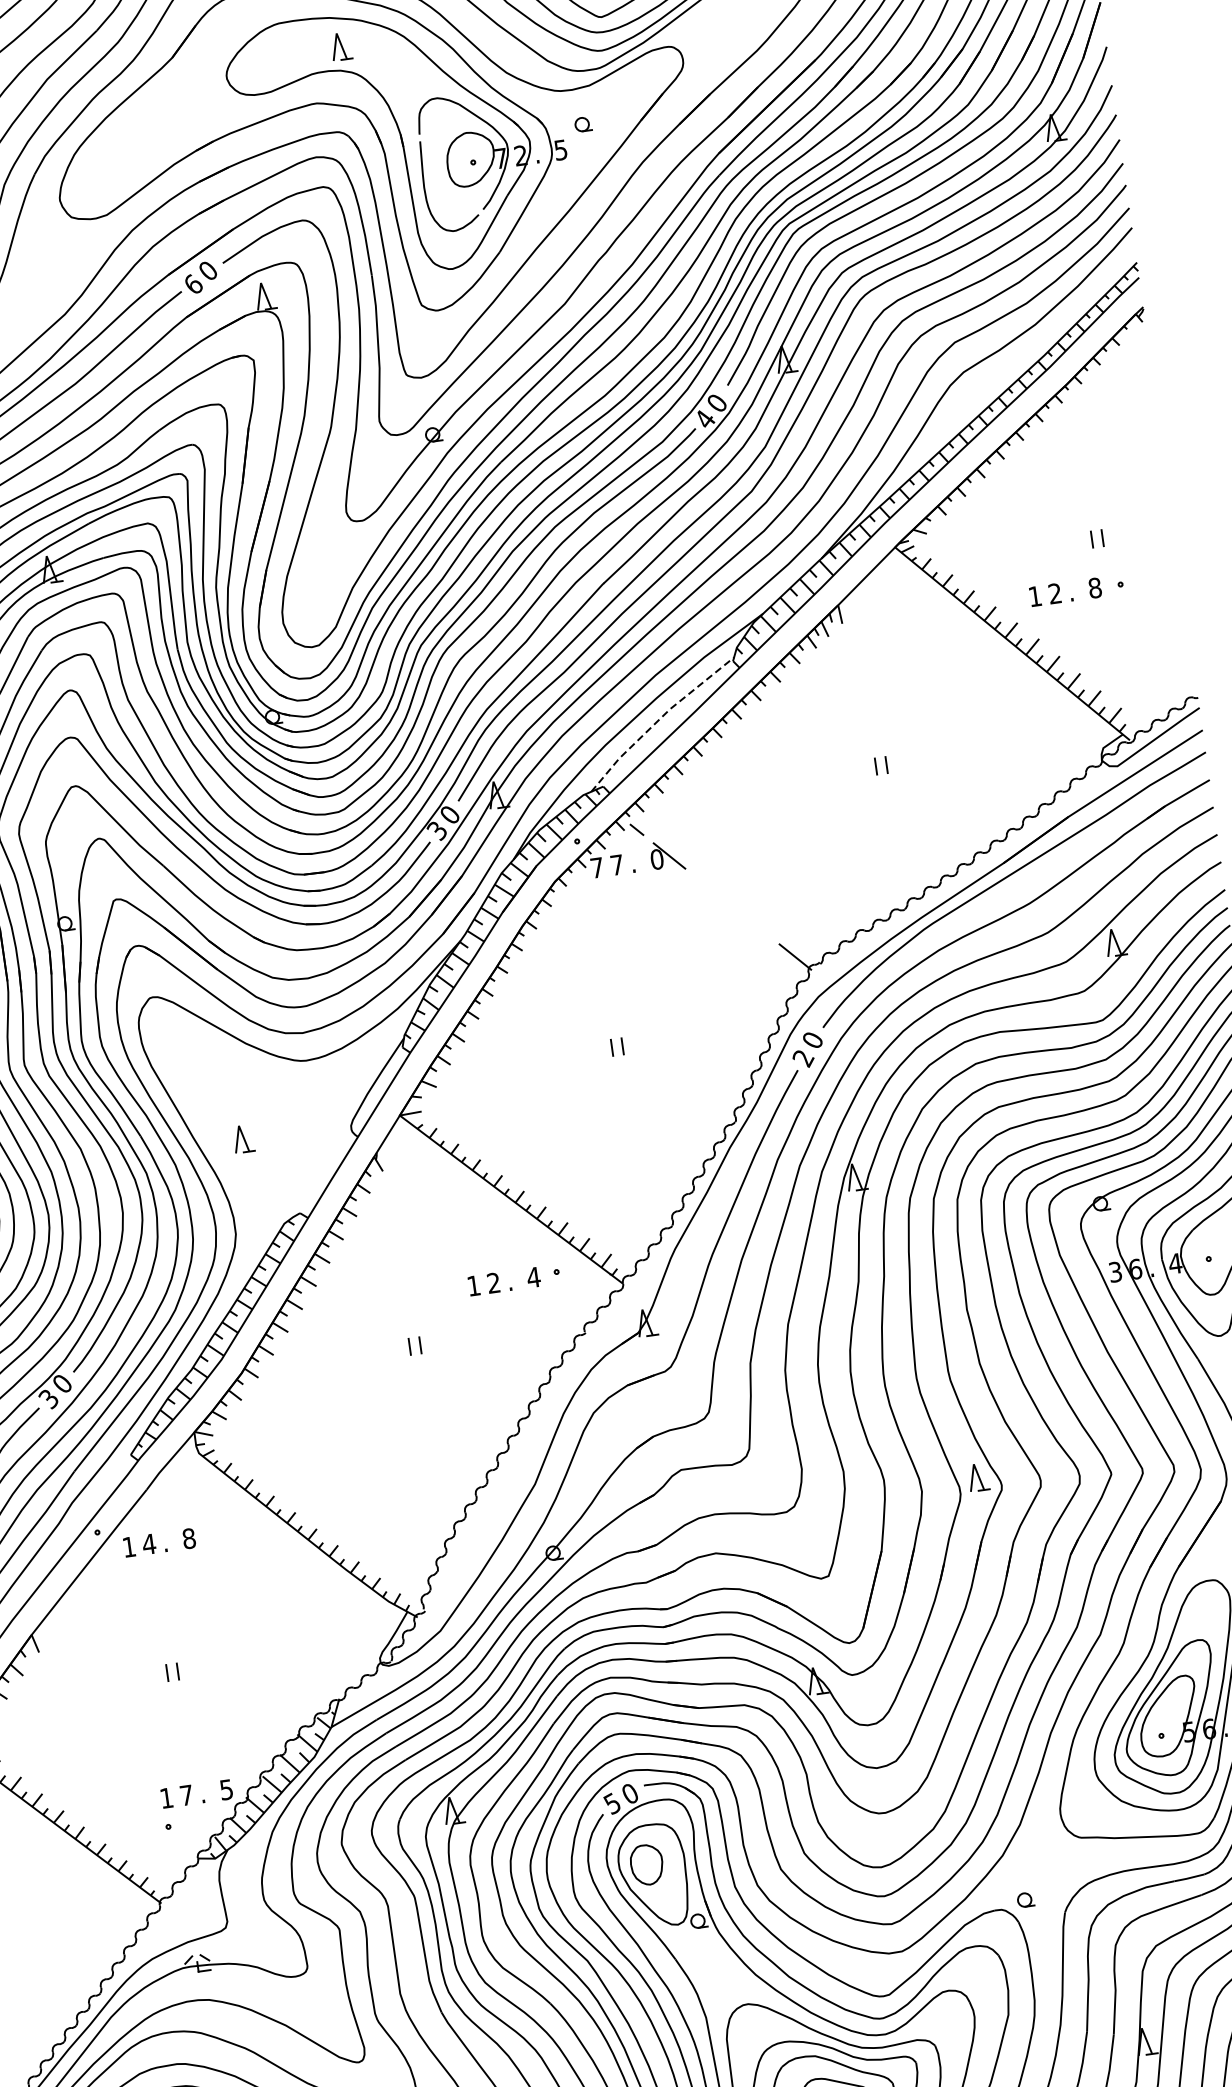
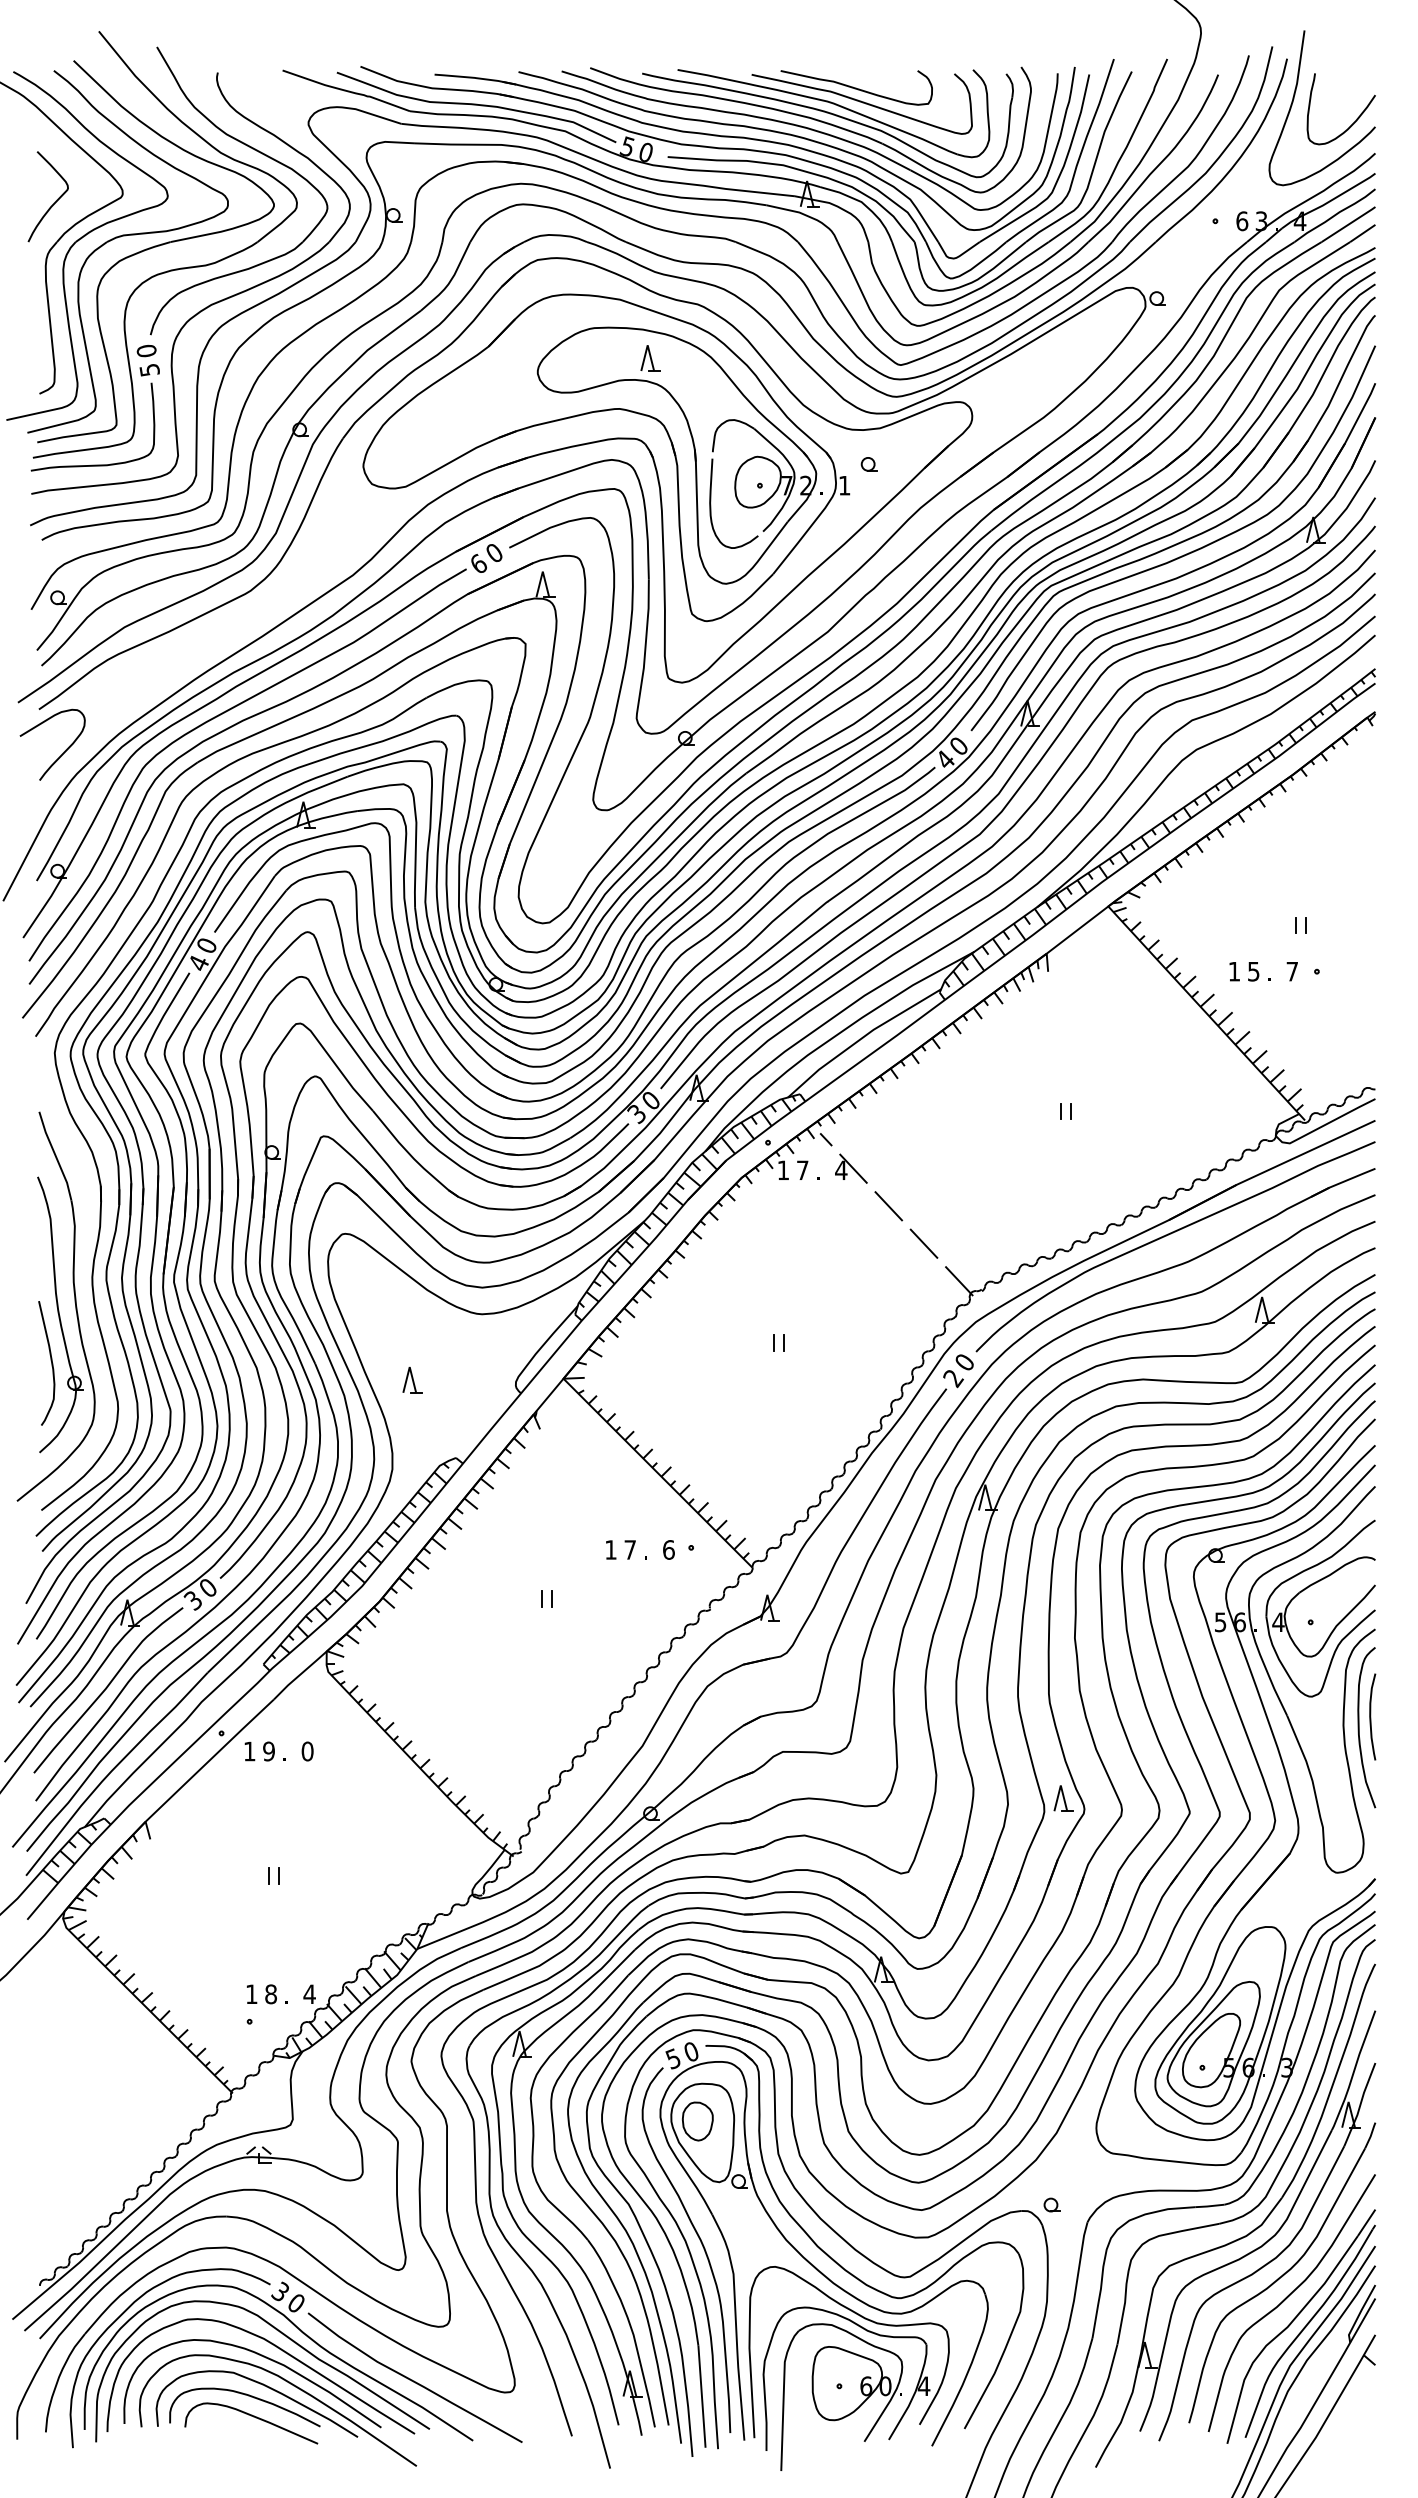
text: (560, 149) -> (844, 485), 5 -> 1
text: (1095, 587) -> (1292, 971), 8 -> 7
text: (1054, 593) -> (1253, 971), 2 -> 5
line: (658, 719) -> (861, 1038), dashed -> solid
text: (657, 859) -> (841, 1170), 0 -> 4
text: (596, 867) -> (782, 1169), 7 -> 1
line: (711, 889) -> (888, 1206), added
line: (752, 923) -> (923, 1243), added
text: (1115, 1271) -> (1220, 1621), 3 -> 5
text: (533, 1277) -> (668, 1549), 4 -> 6
text: (492, 1282) -> (629, 1549), 2 -> 7
text: (189, 1538) -> (307, 1751), 8 -> 0
text: (148, 1544) -> (268, 1751), 4 -> 9
text: (226, 1789) -> (309, 1994), 5 -> 4
text: (186, 1795) -> (270, 1994), 7 -> 8

